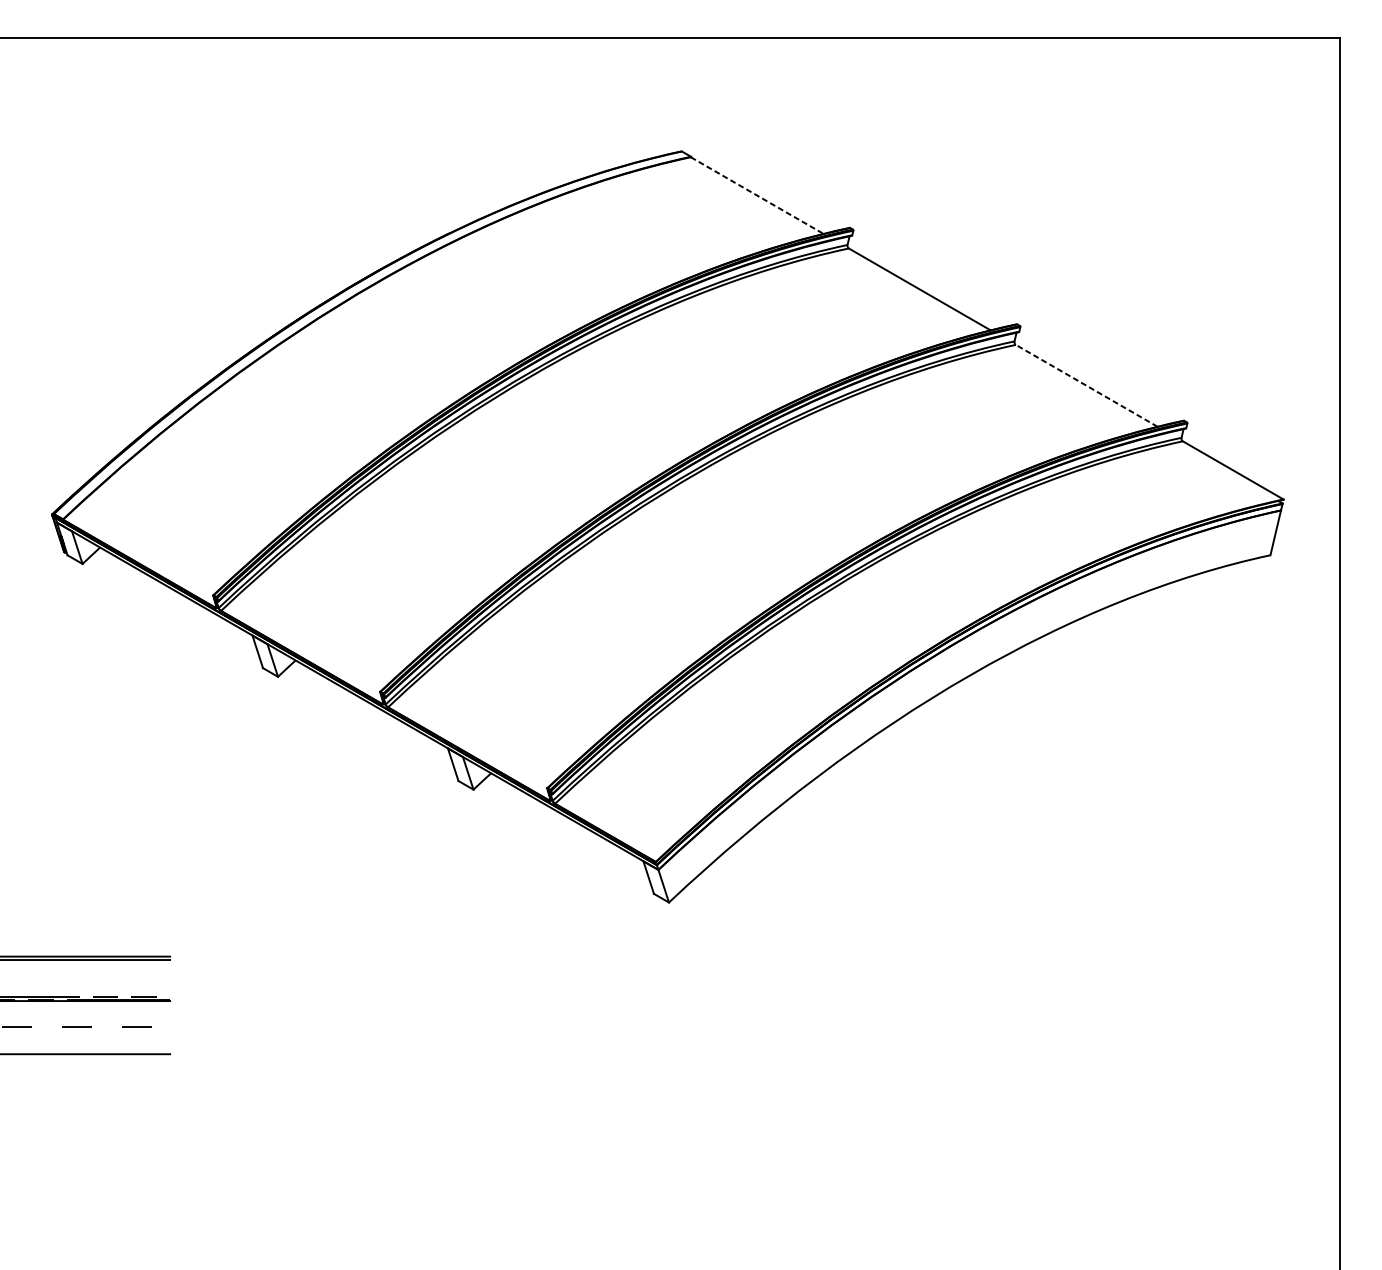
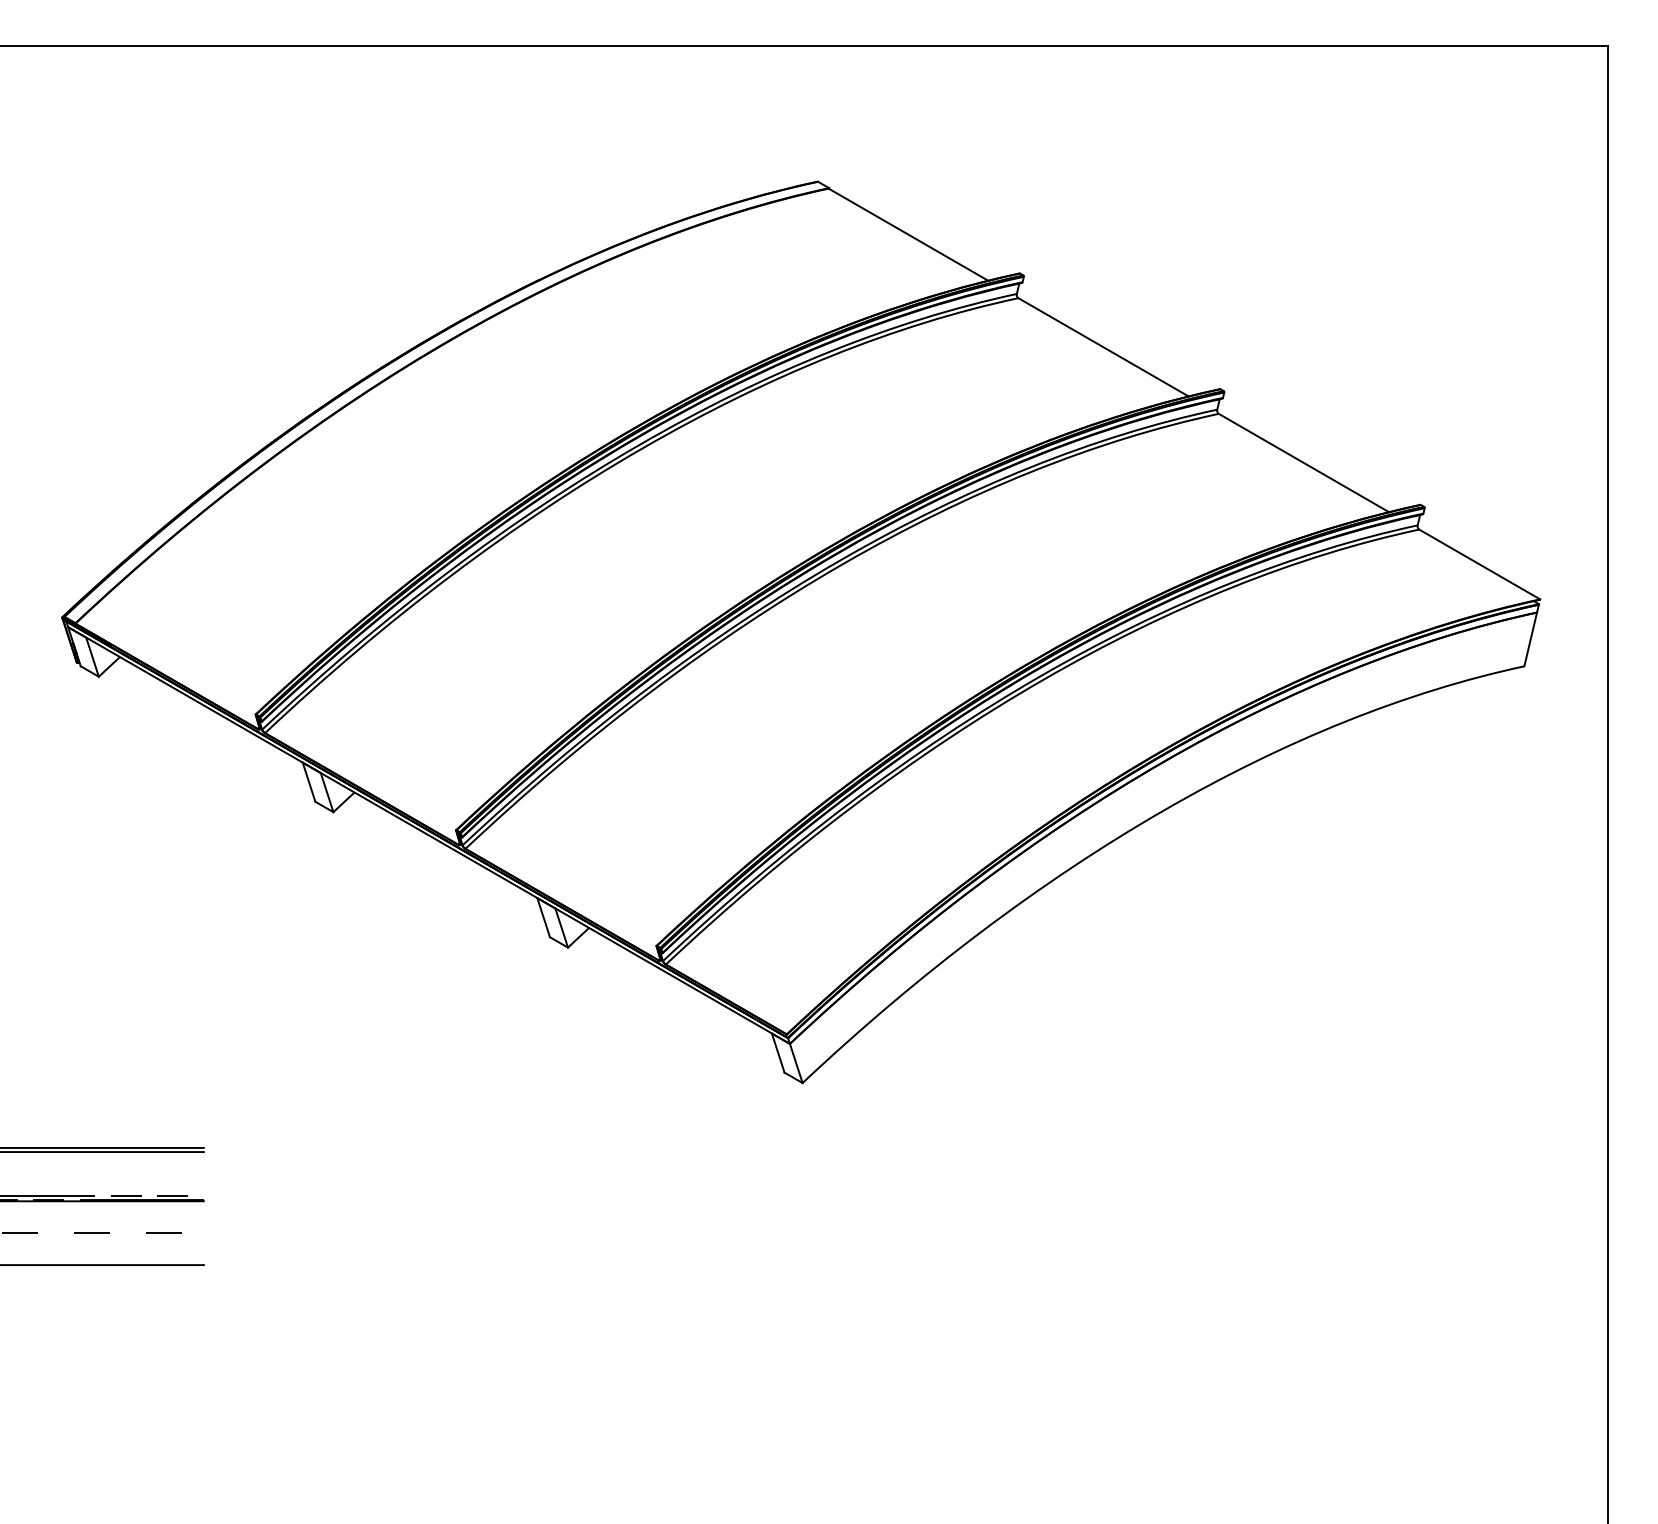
line: (757, 195) -> (908, 234), dashed -> solid
line: (1086, 385) -> (1303, 462), dashed -> solid

